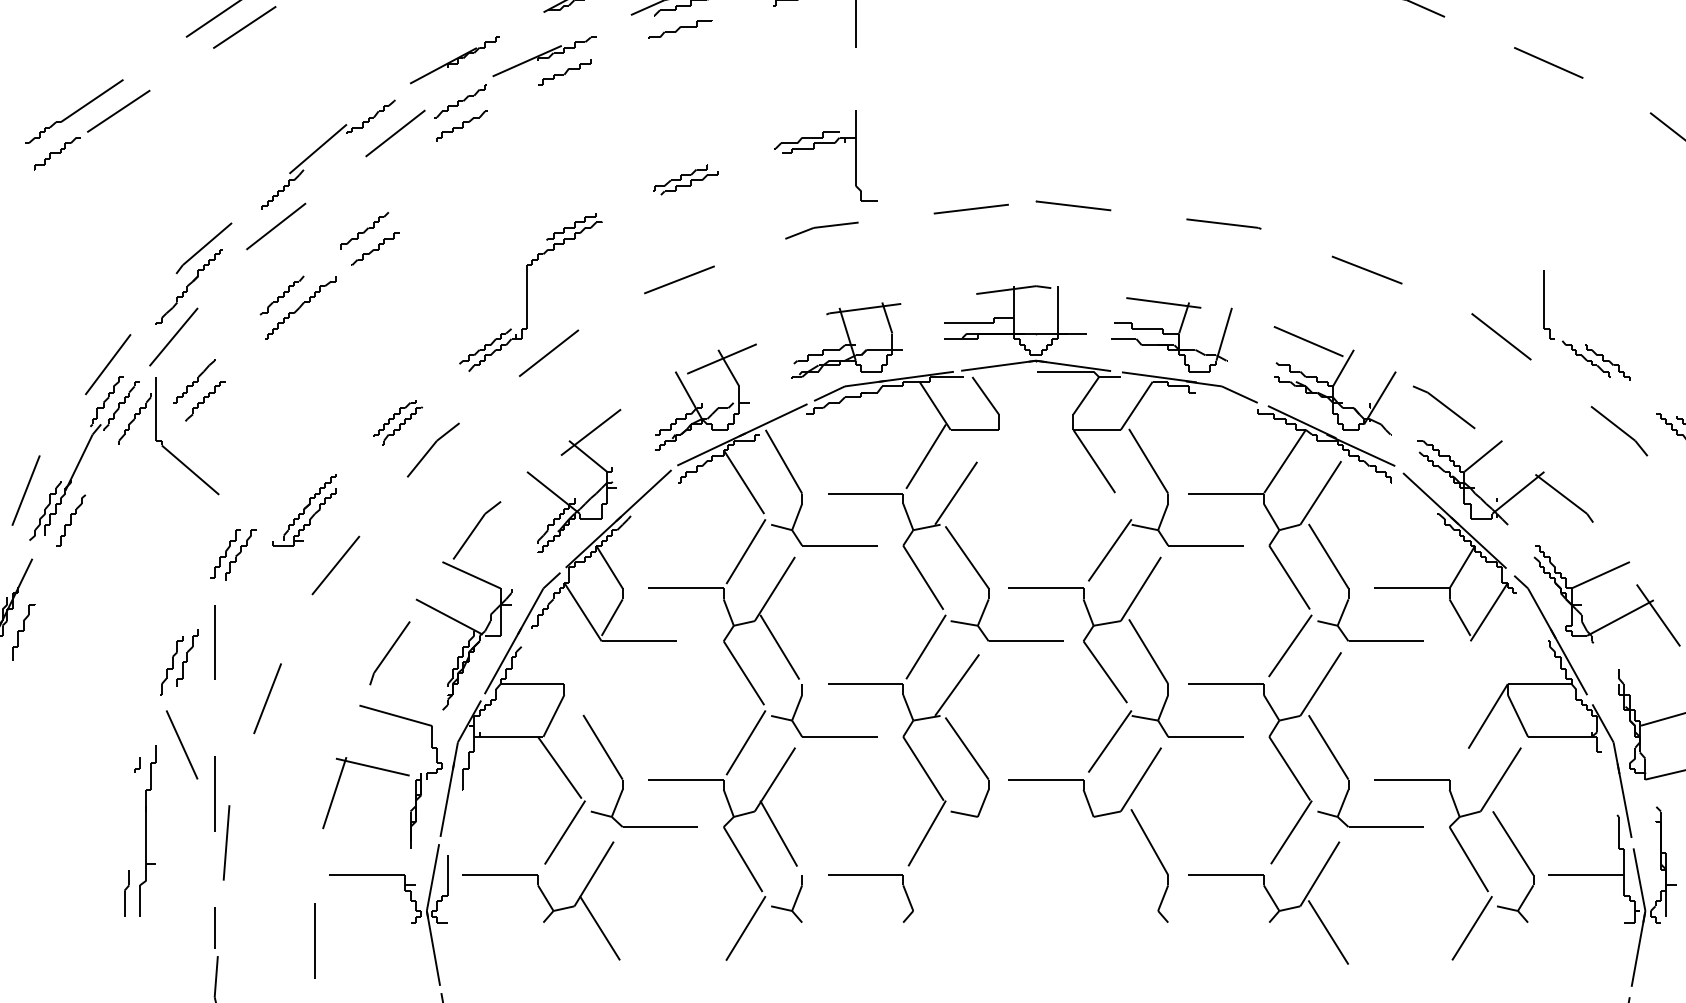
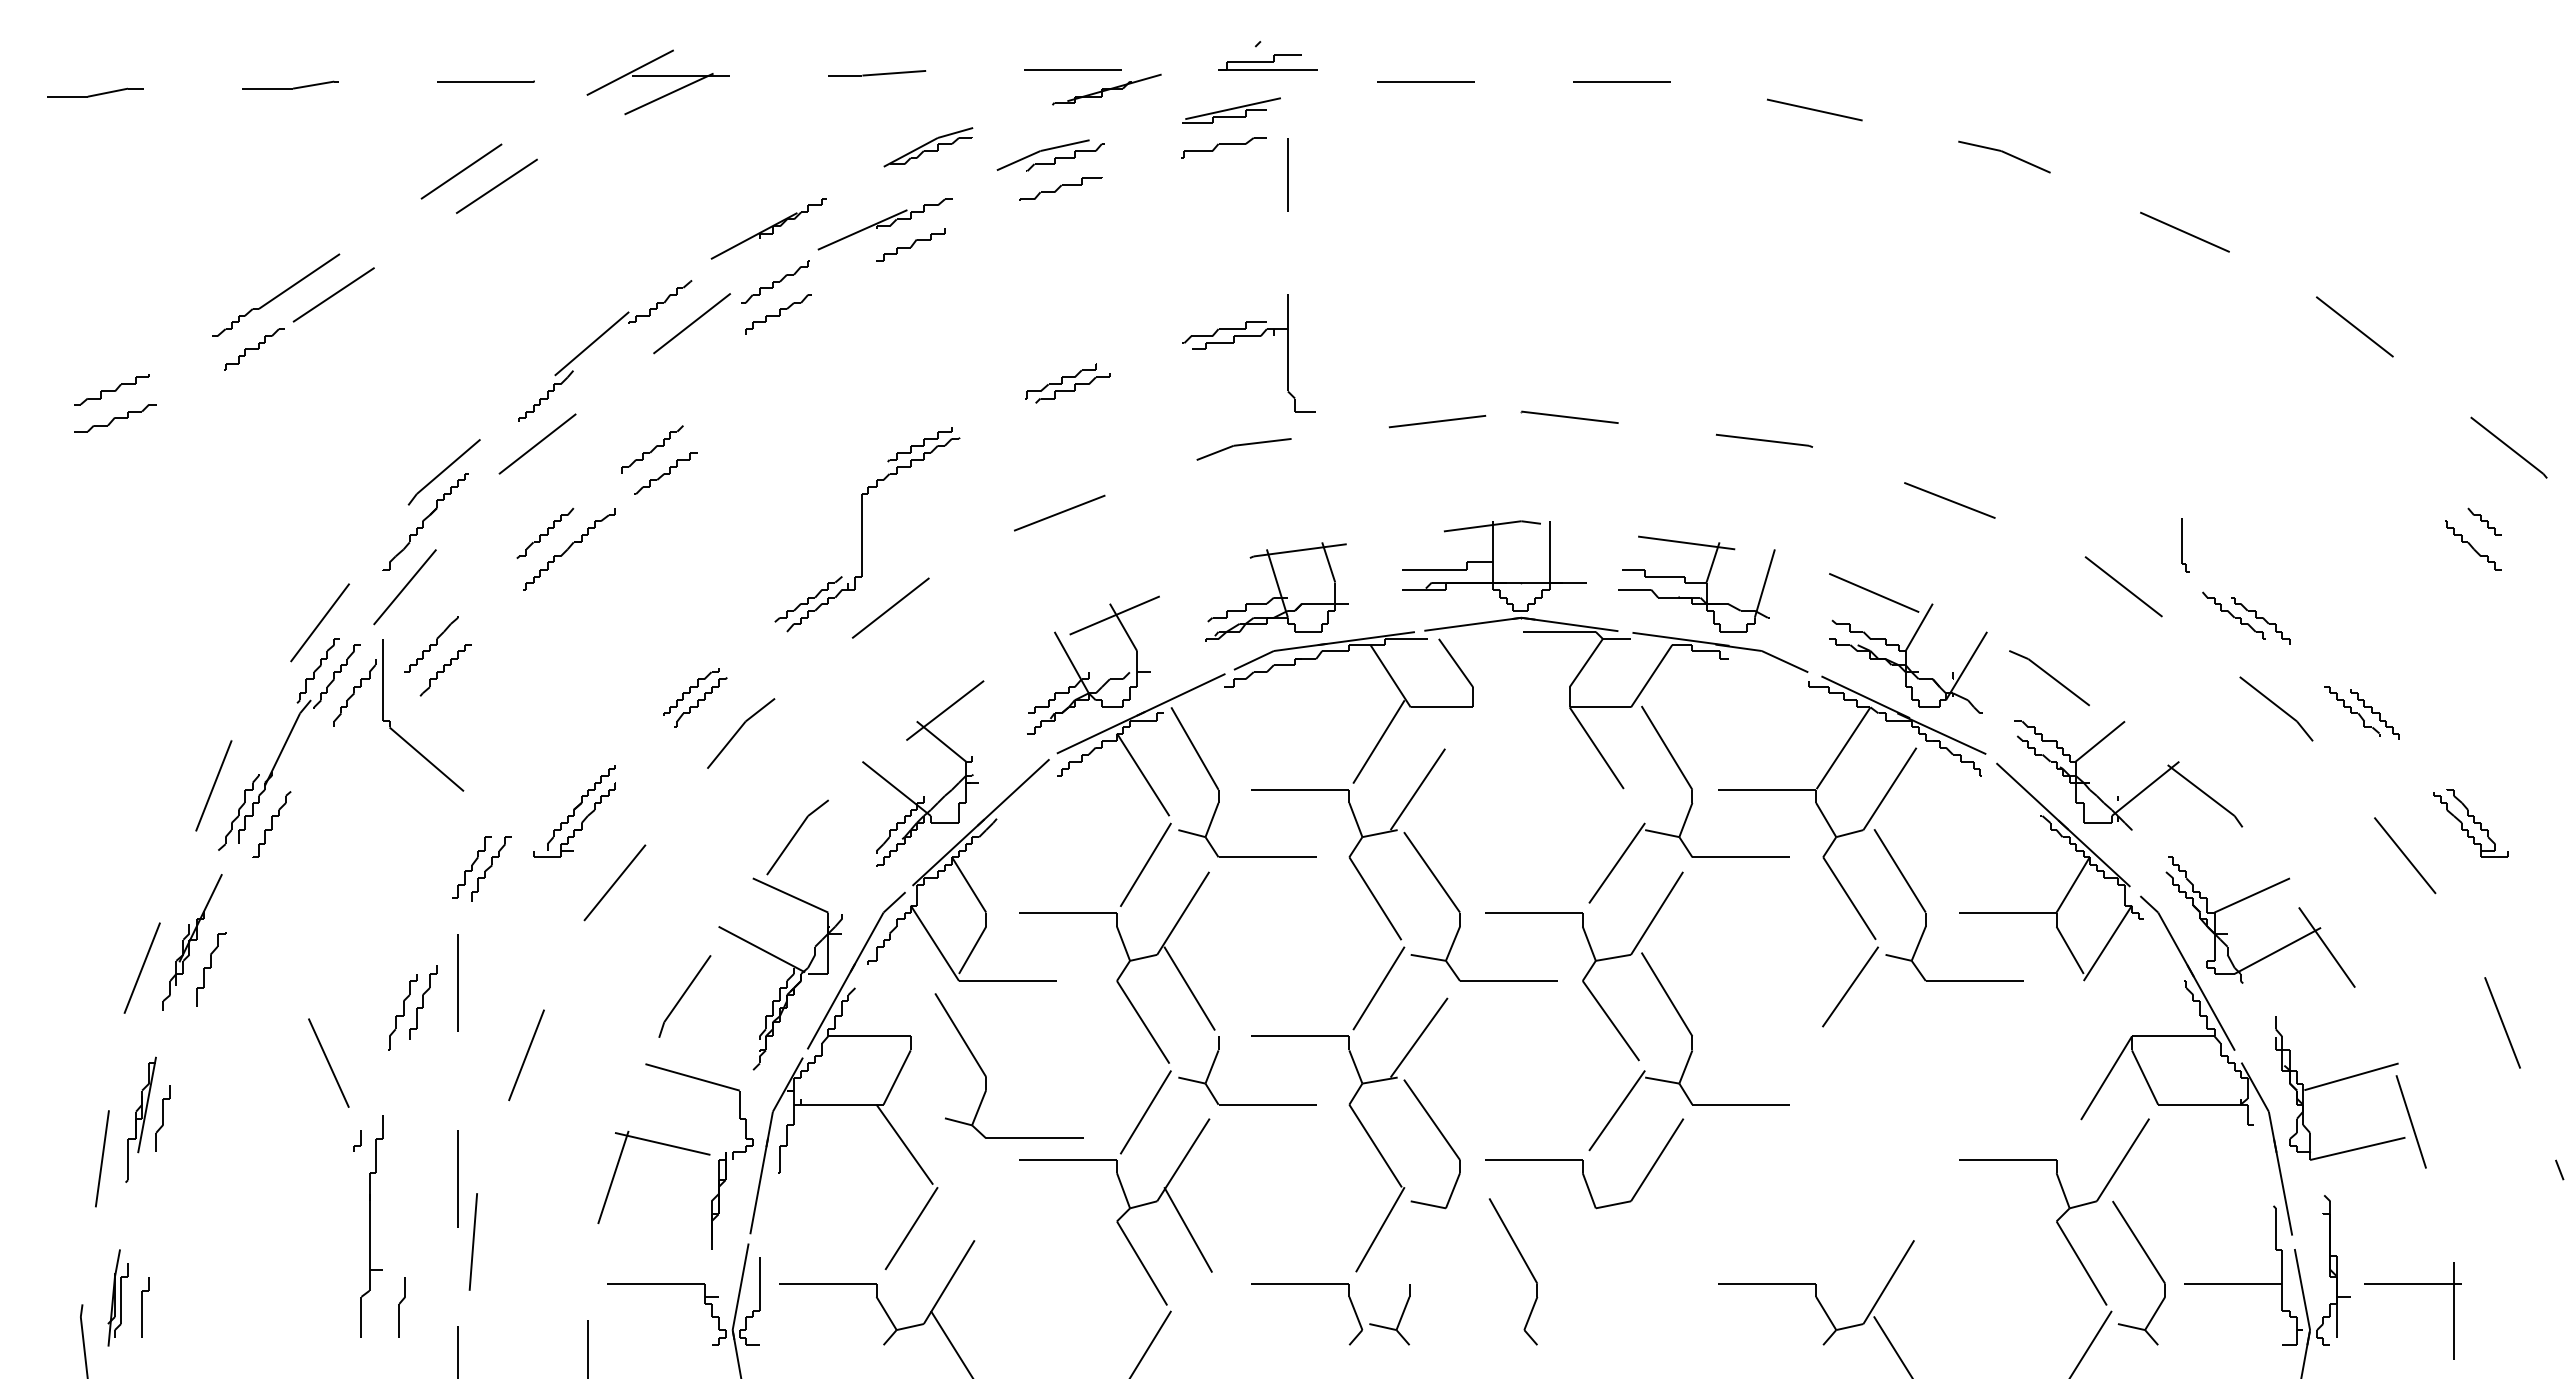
part: (1549, 304) -> (2185, 545), size x0.6
line: (181, 744) -> (328, 1062), moved
part: (1291, 769) -> (1851, 1146), removed
part: (622, 778) -> (986, 1075), moved
part: (1158, 859) -> (1524, 1263), moved
curve: (124, 893) -> (399, 1307), moved
part: (795, 900) -> (1400, 1316), moved

